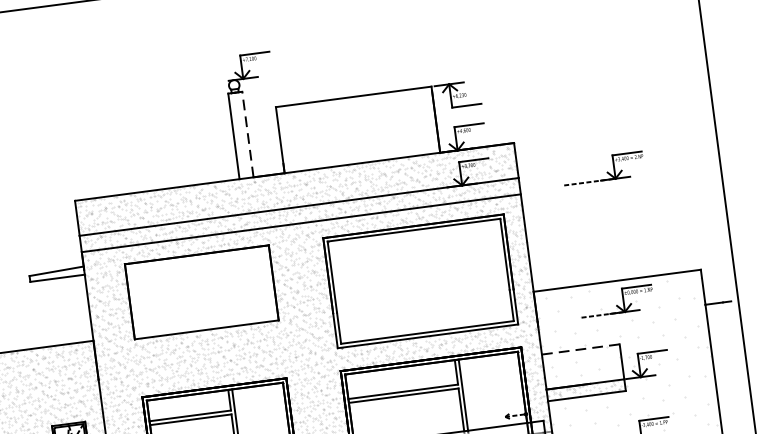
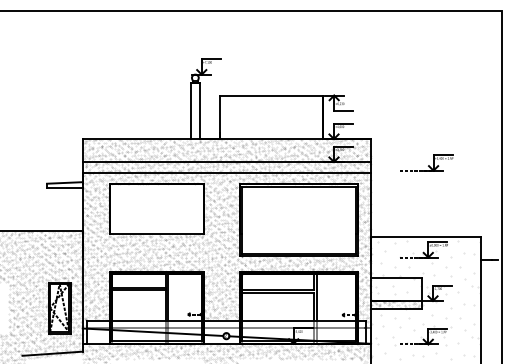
line: (248, 133) -> (200, 110), dashed -> solid
line: (580, 348) -> (396, 277), dashed -> solid

